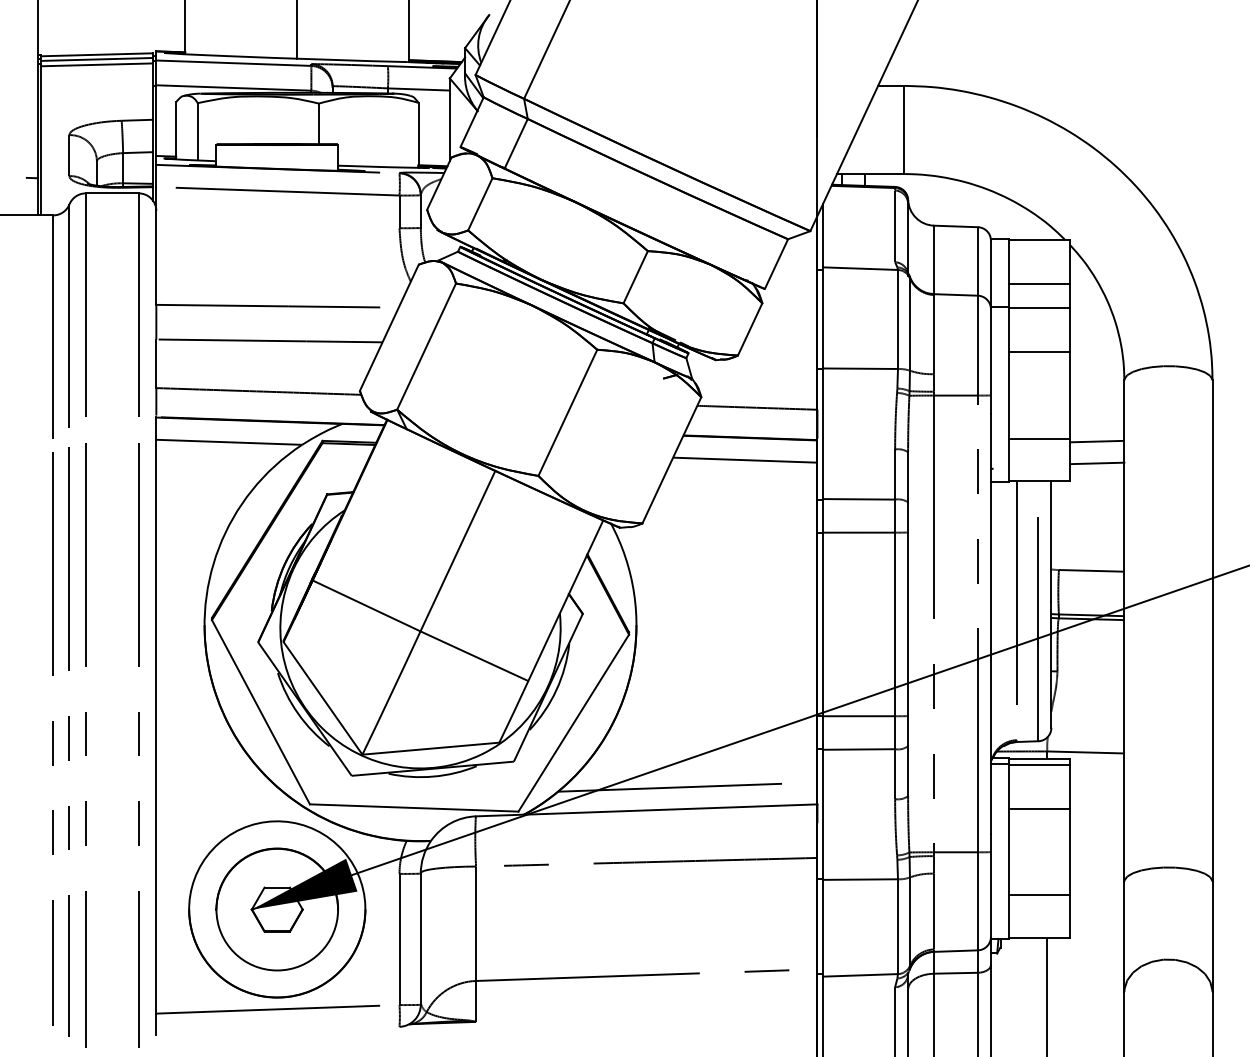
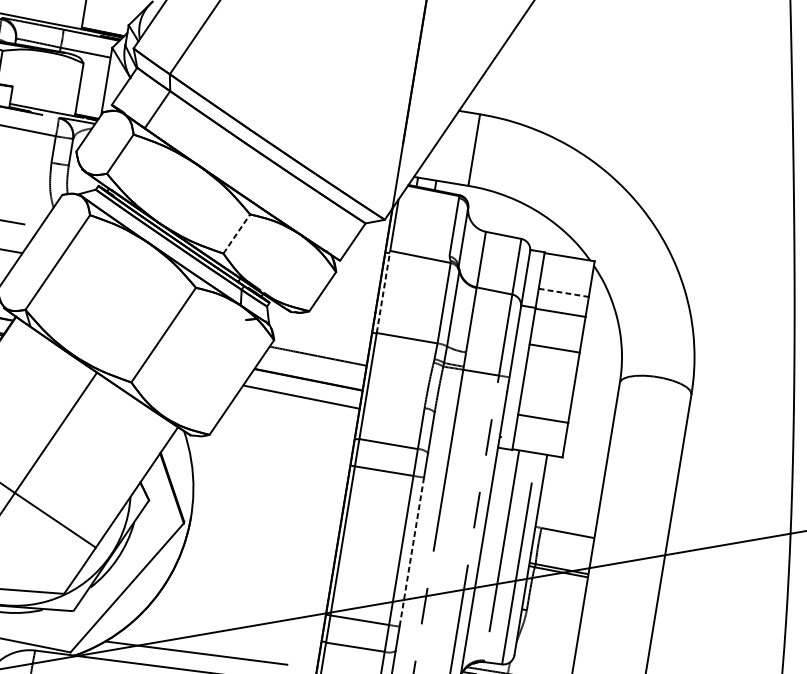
line: (635, 277) -> (236, 234), solid -> dashed
line: (1039, 283) -> (563, 292), solid -> dashed
line: (823, 317) -> (383, 291), solid -> dashed
line: (1097, 441) -> (589, 428), removed
line: (1097, 463) -> (587, 446), removed
line: (908, 624) -> (412, 552), solid -> dashed

